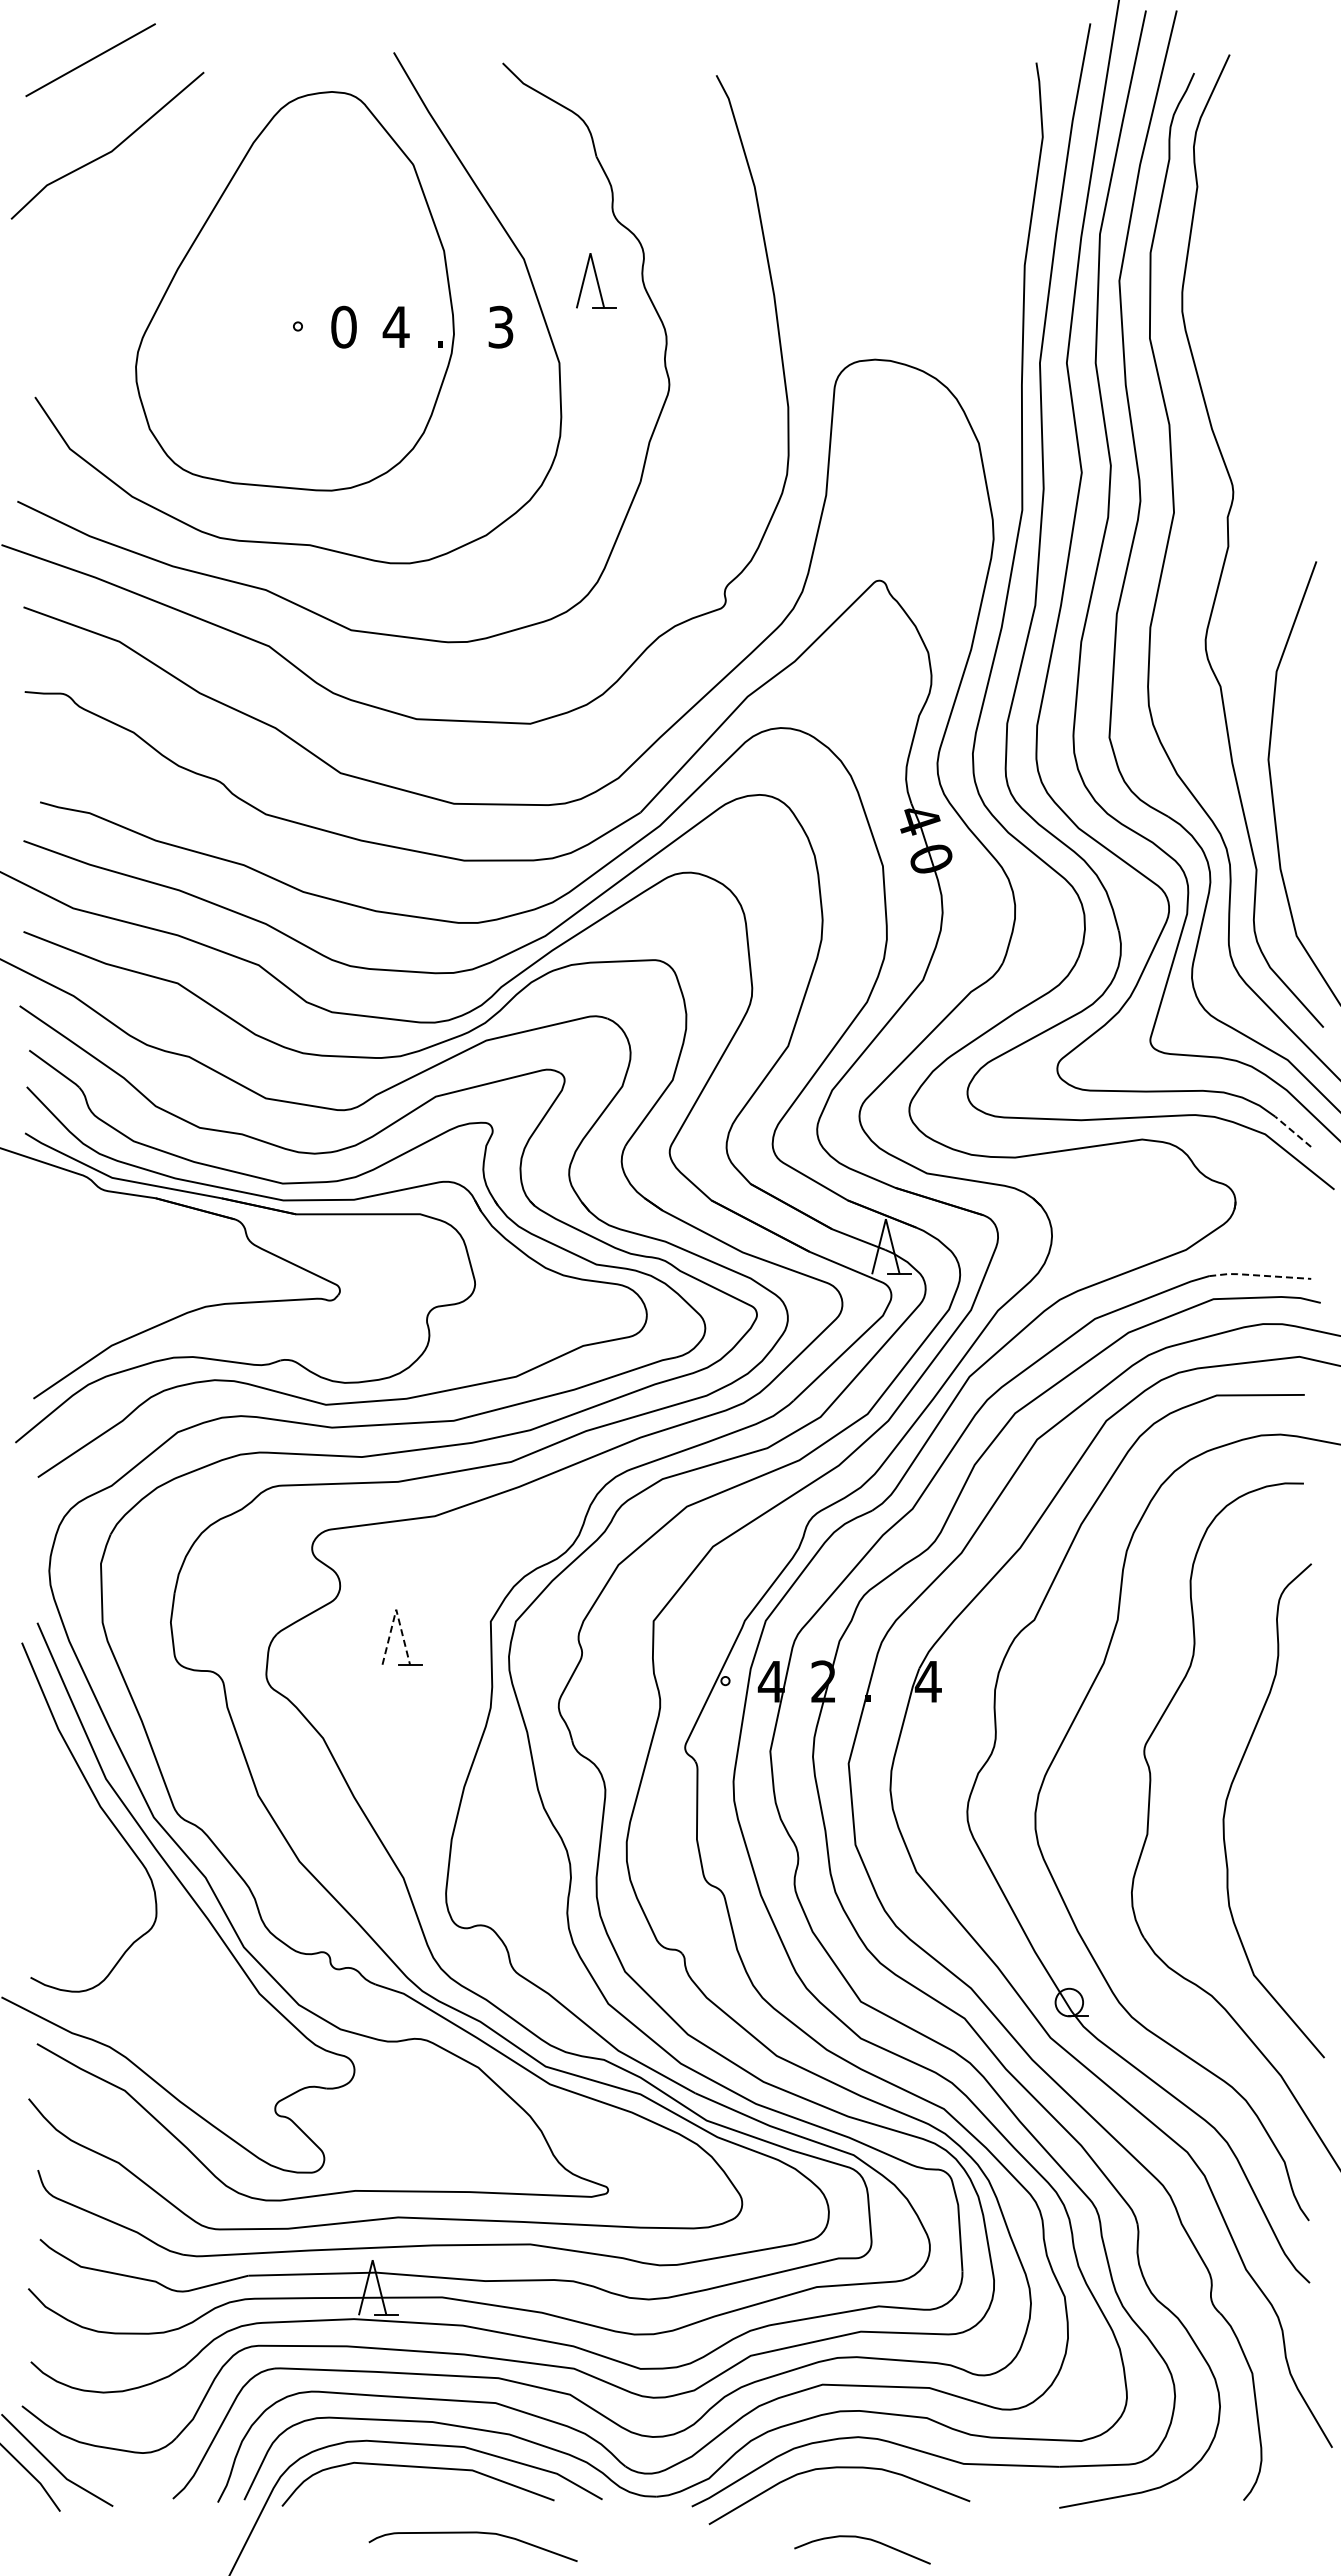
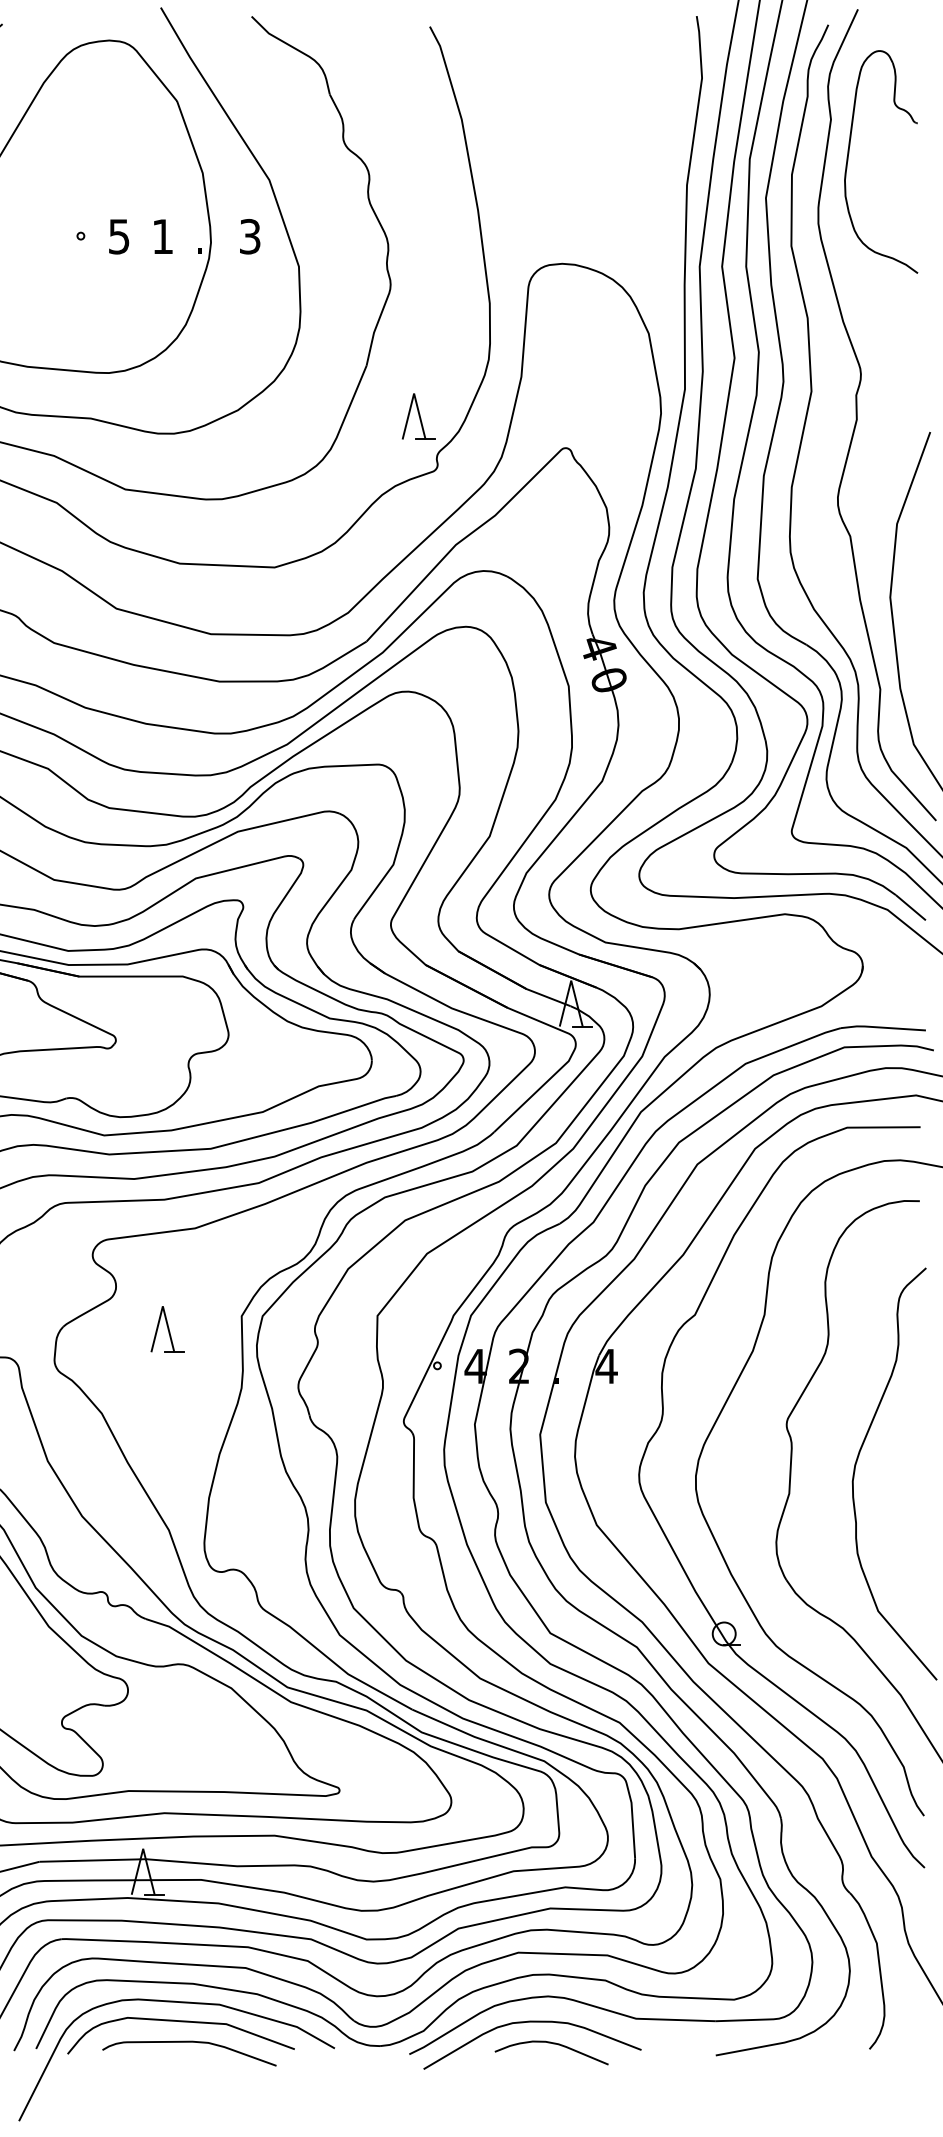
part: (1218, 233) -> (848, 158), added
part: (596, 280) -> (419, 416), moved
text: (343, 326) -> (118, 236), 0 -> 5
text: (395, 326) -> (162, 236), 4 -> 1
line: (1292, 1131) -> (910, 907), dashed -> solid
line: (1258, 1275) -> (881, 1027), dashed -> solid
line: (396, 1609) -> (163, 1306), dashed -> solid
curve: (472, 2533) -> (188, 2042), moved
curve: (864, 2539) -> (553, 2044), moved

